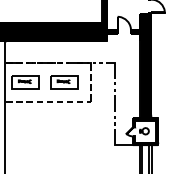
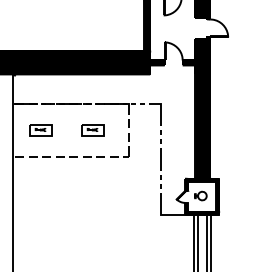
part: (25, 82) -> (40, 130), size x0.6
part: (63, 82) -> (92, 130), size x0.6

